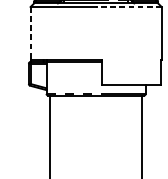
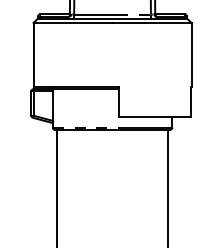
line: (128, 7) -> (151, 23), dashed -> solid
line: (30, 34) -> (33, 55), dashed -> solid

